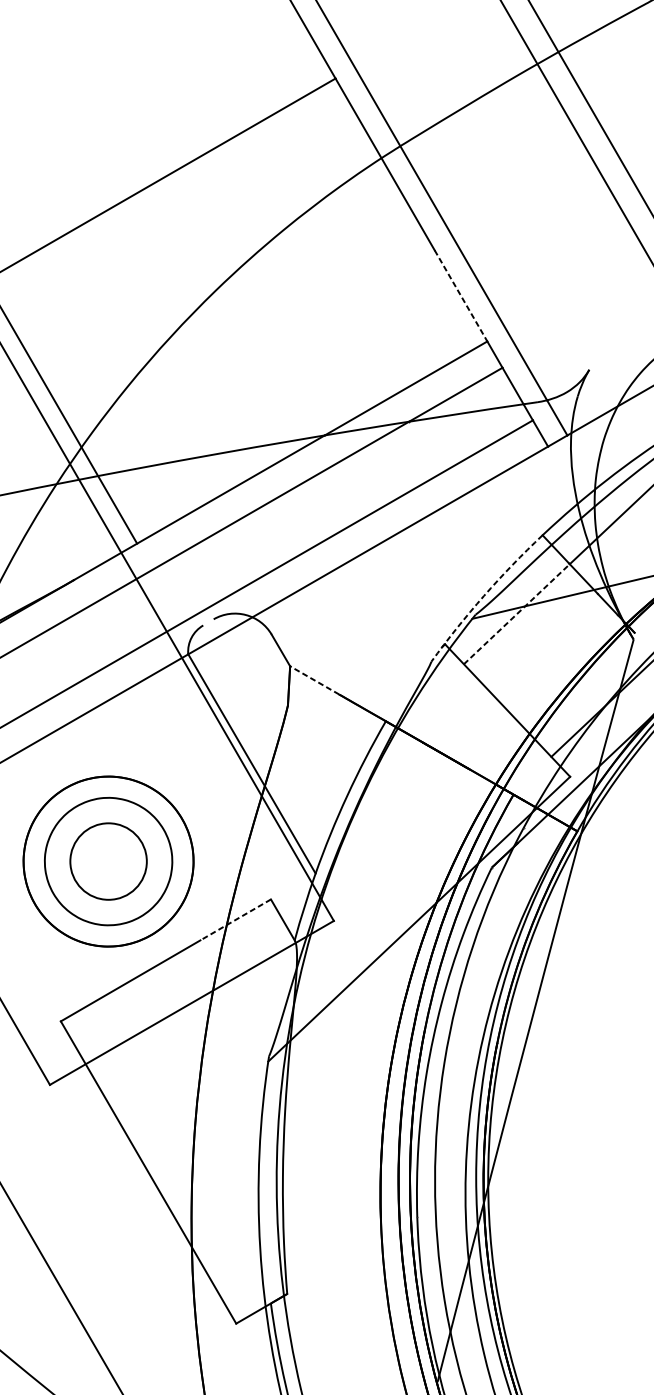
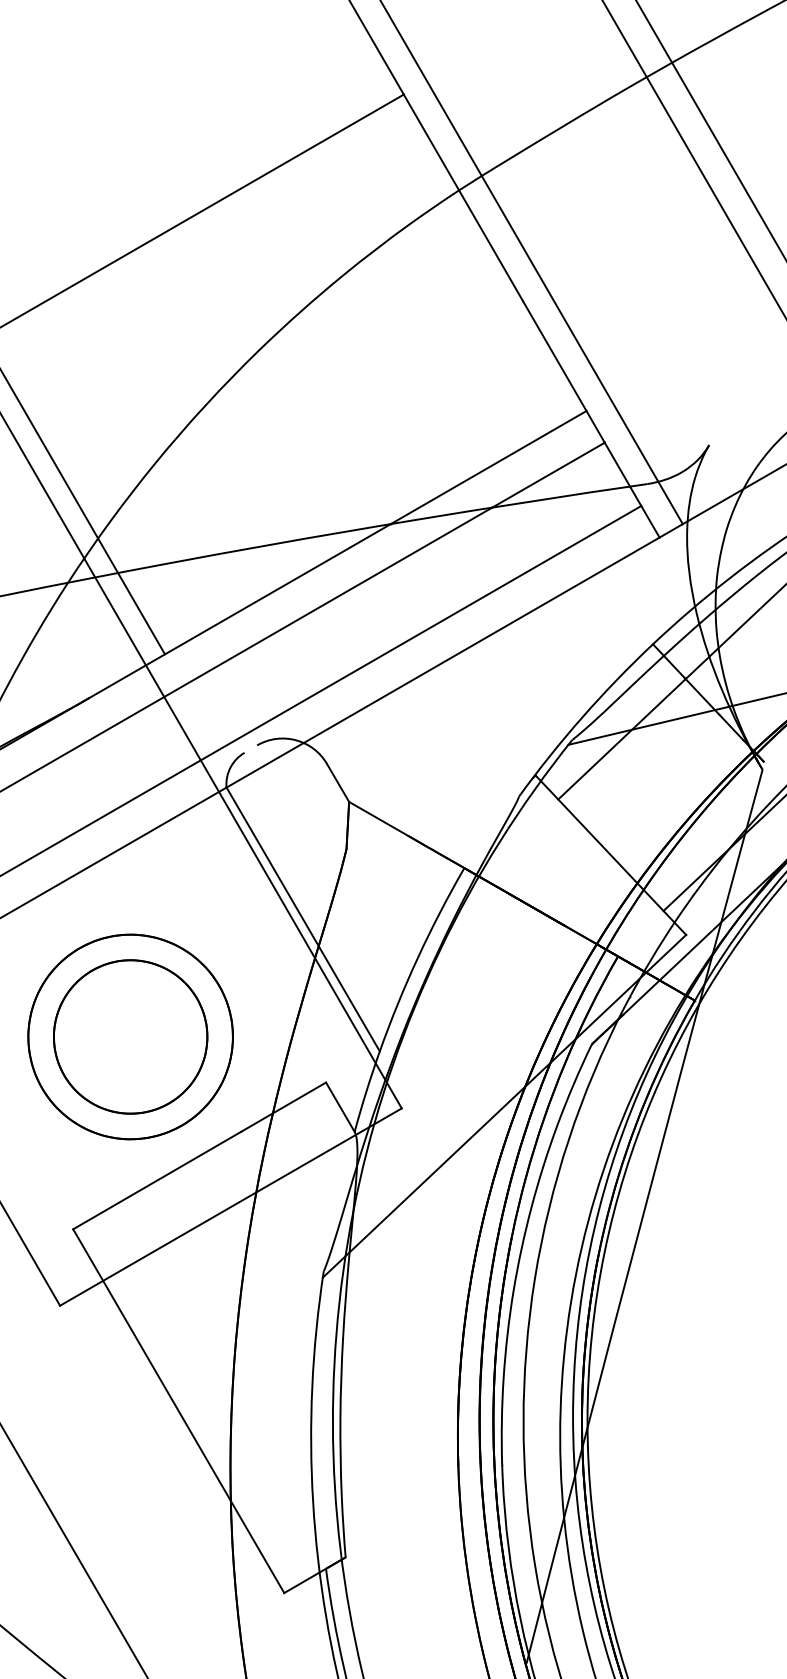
line: (461, 296) -> (555, 356), dashed -> solid
arc: (484, 596) -> (582, 717), dashed -> solid
line: (517, 614) -> (622, 739), dashed -> solid
line: (314, 680) -> (378, 818), dashed -> solid
circle: (108, 861) -> (130, 1036), size x1.67
line: (235, 920) -> (283, 1107), dashed -> solid

